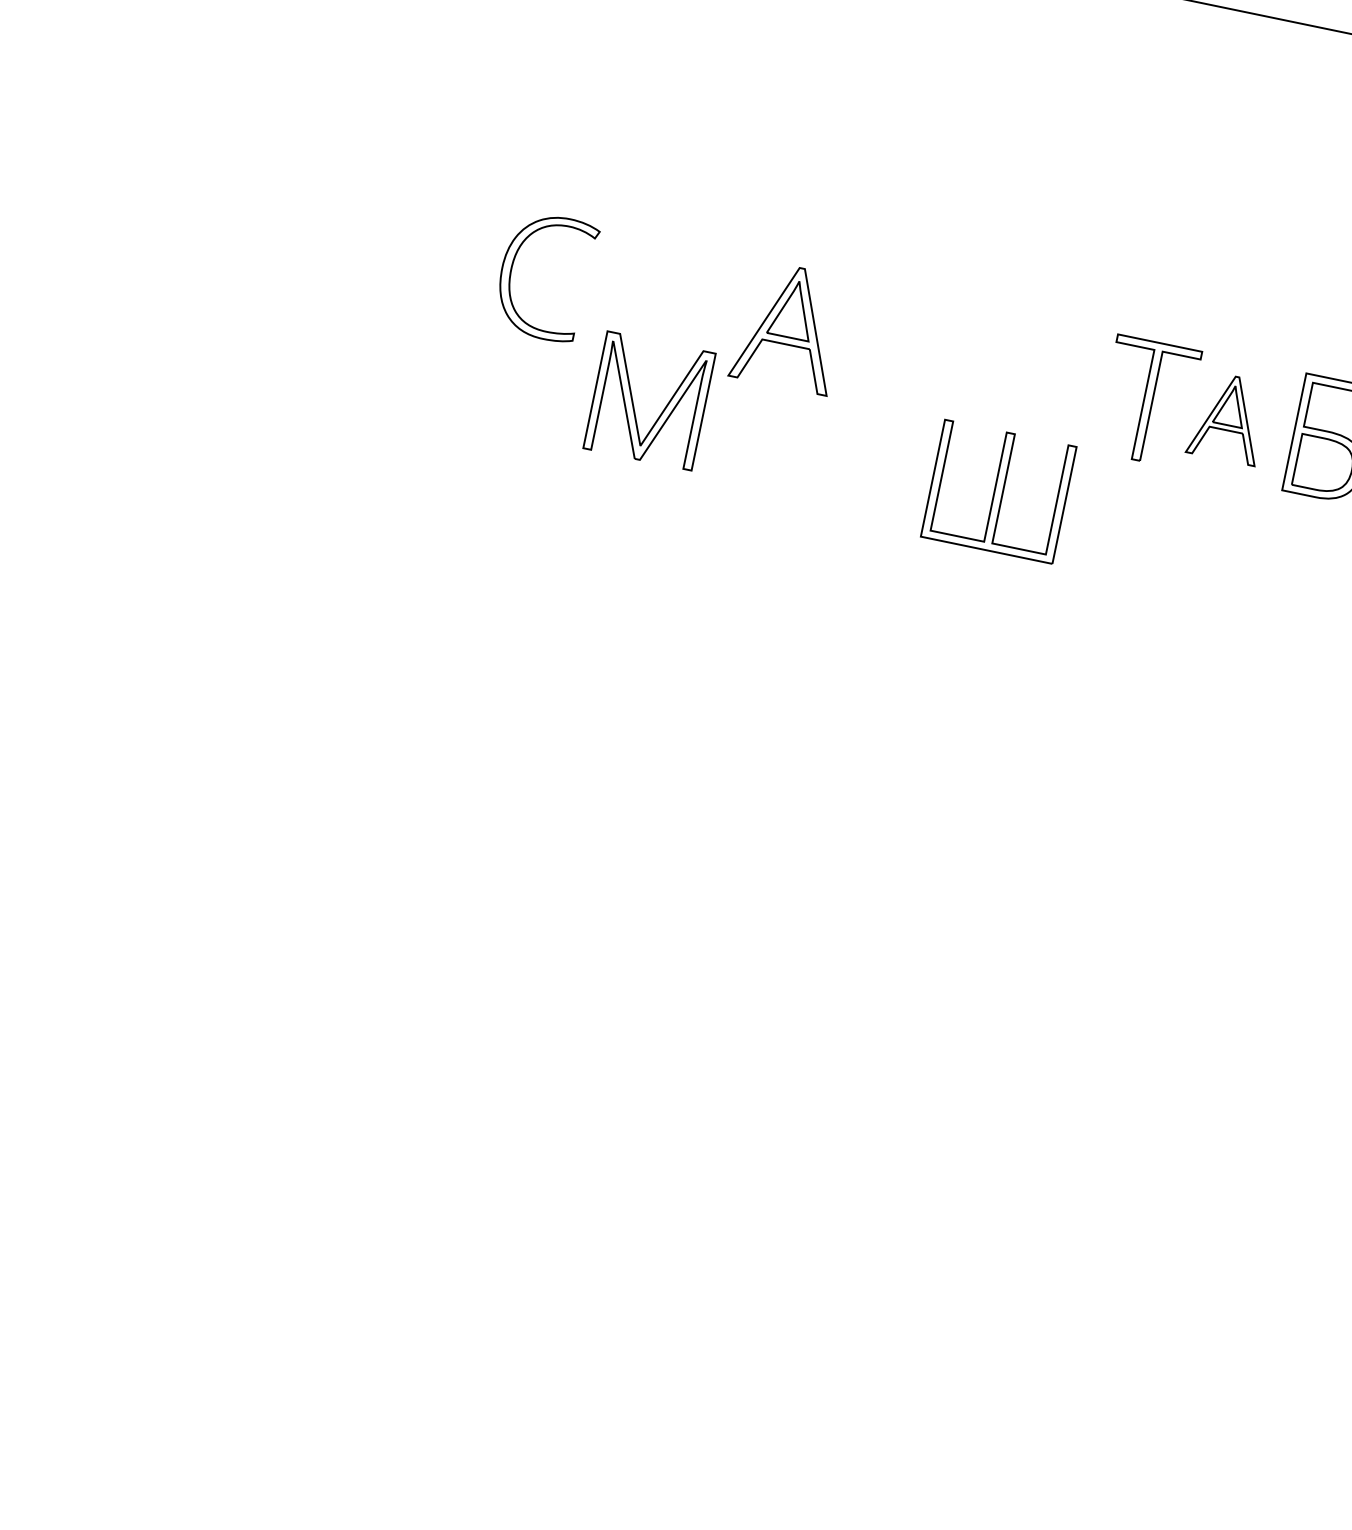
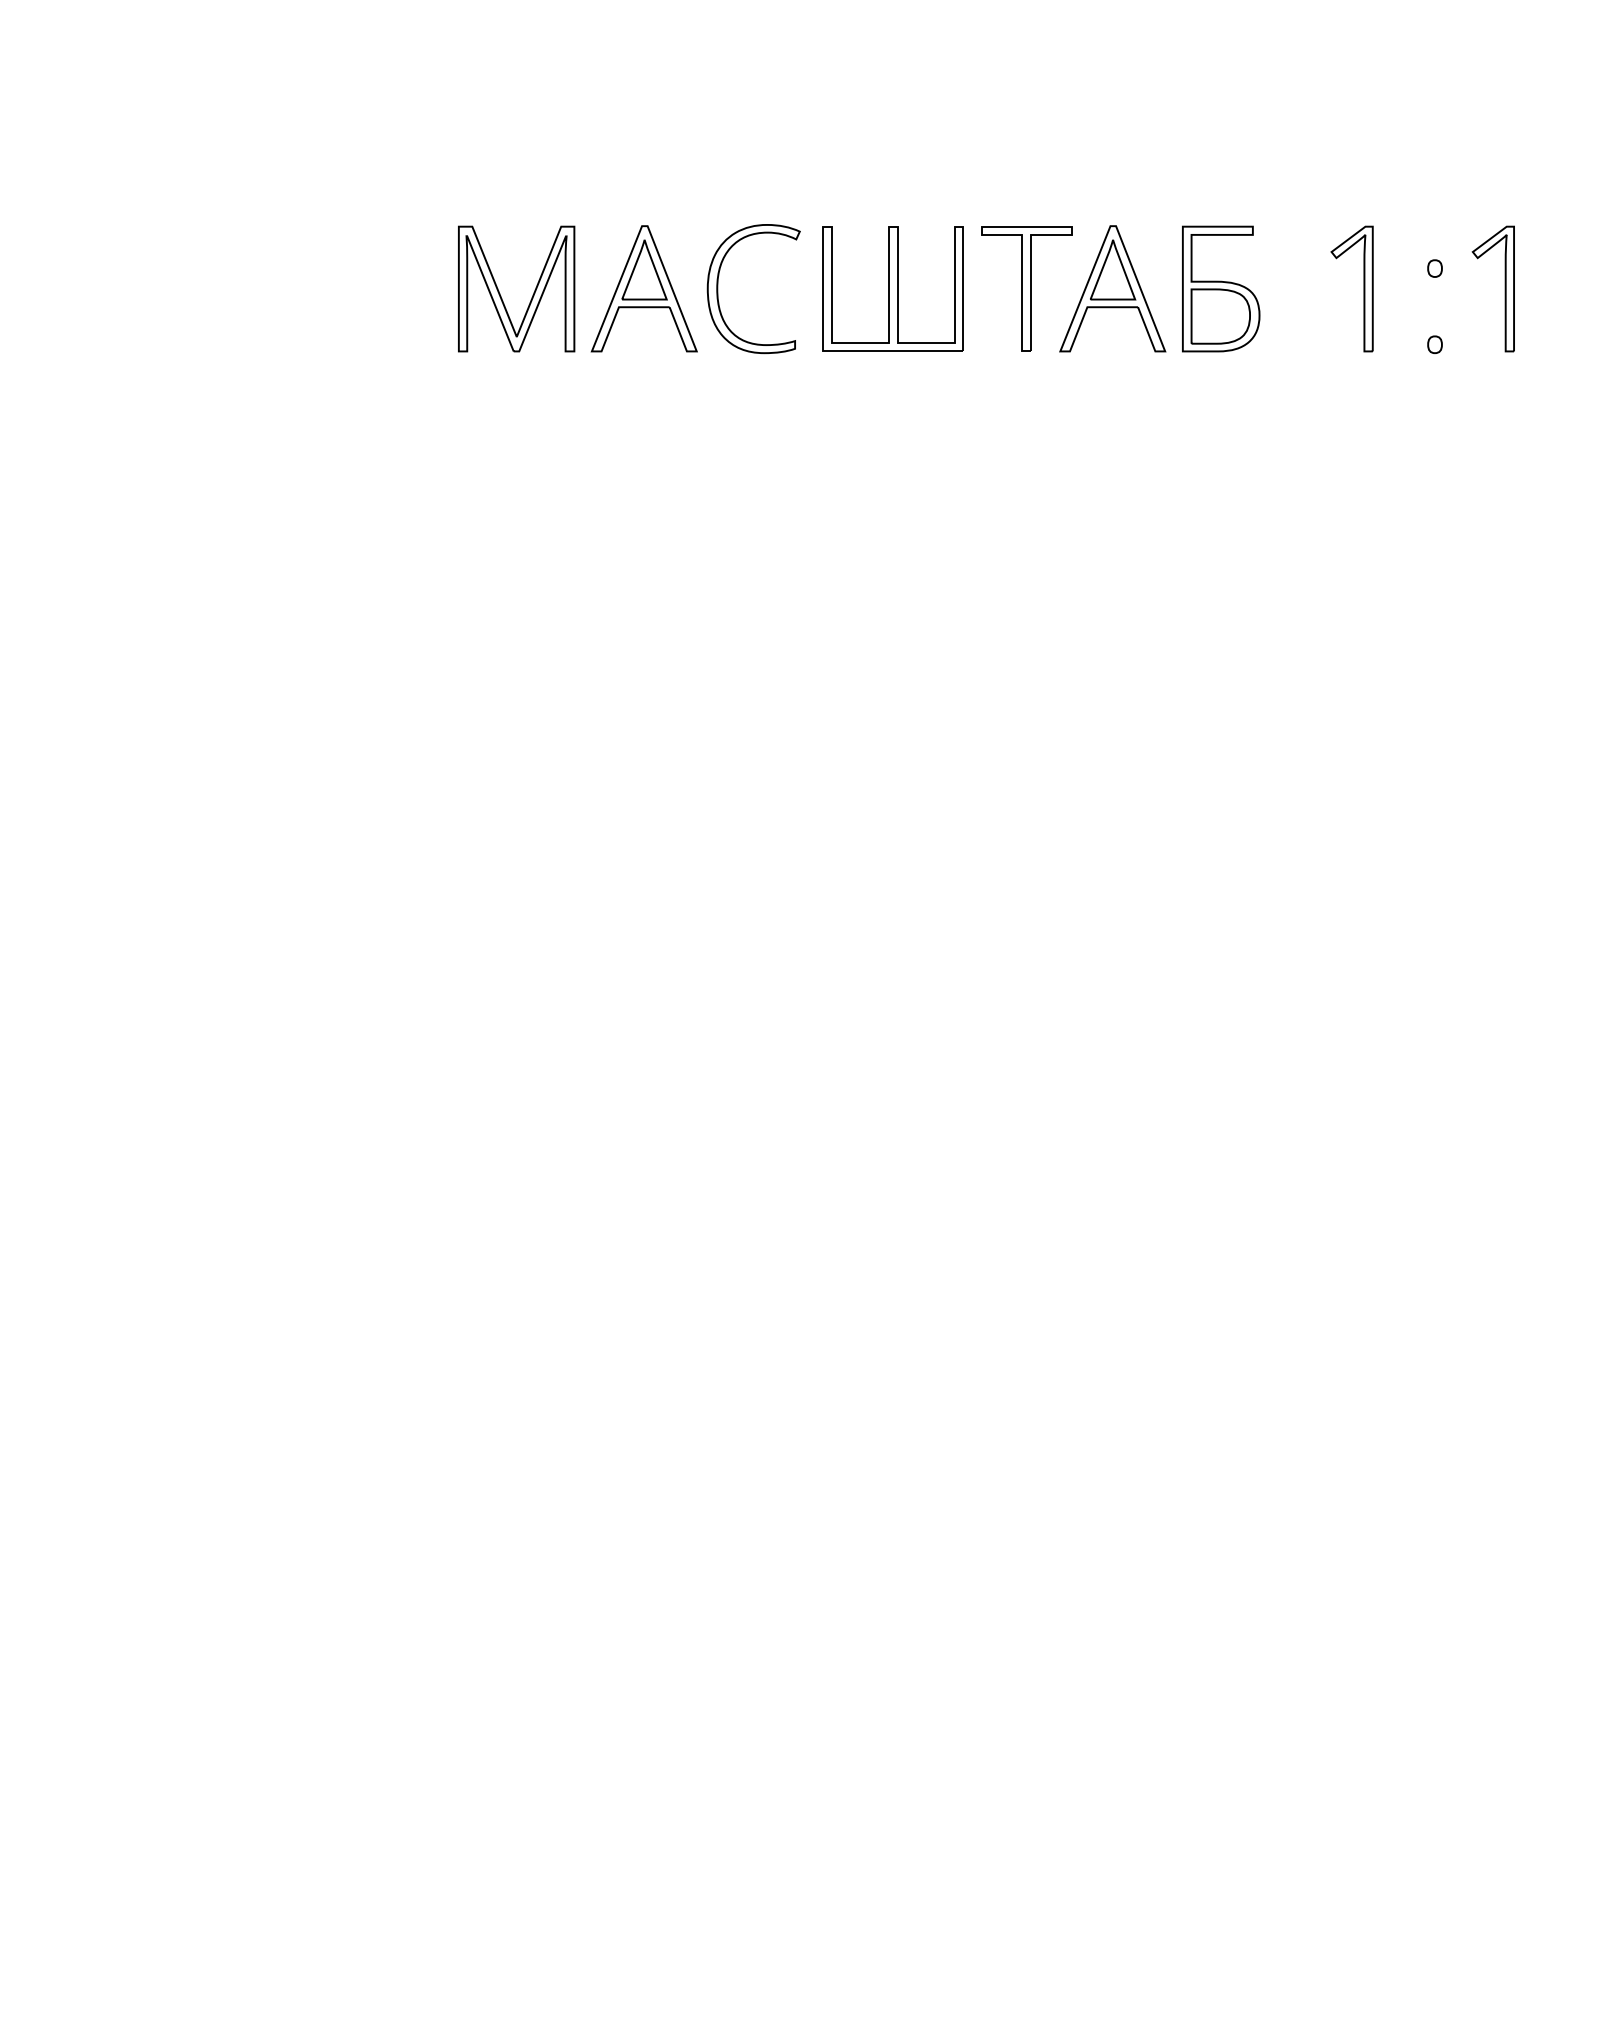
part: (512, 270) -> (718, 289), moved
part: (633, 401) -> (500, 293), moved
part: (1228, 417) -> (1112, 288), size x1.43
part: (998, 491) -> (892, 288), moved

